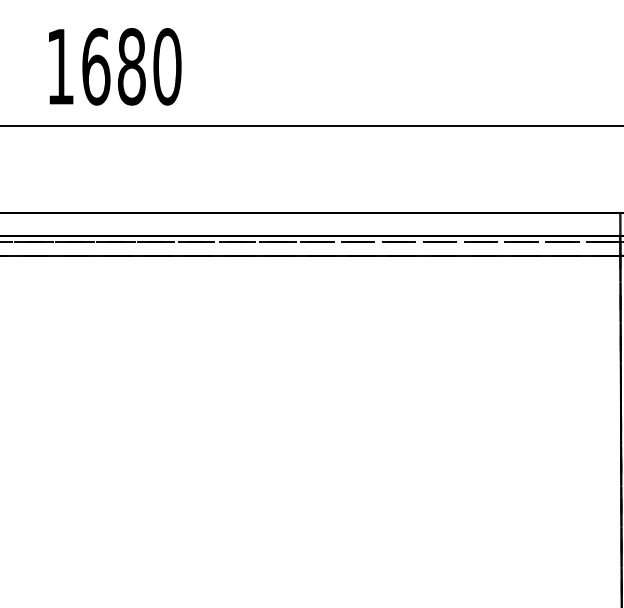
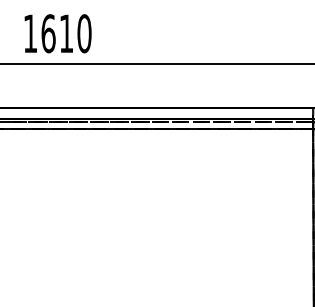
text: (131, 66) -> (66, 33), 1680 -> 1610

